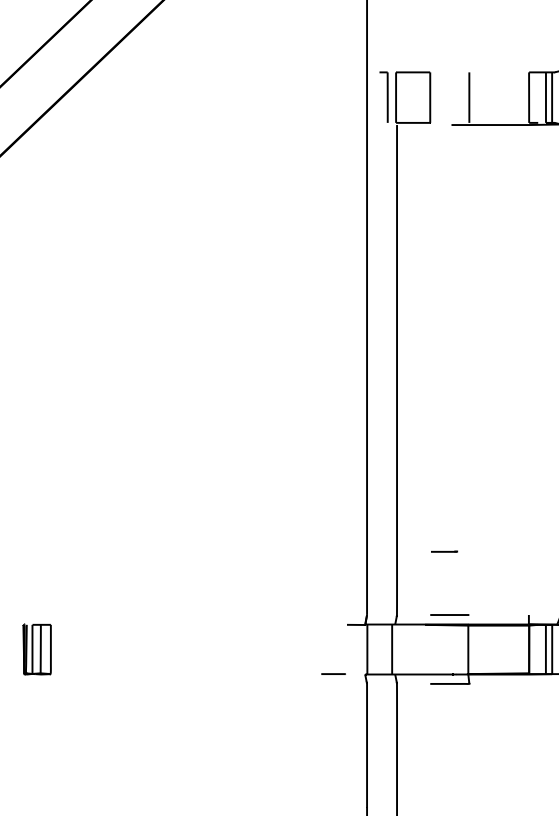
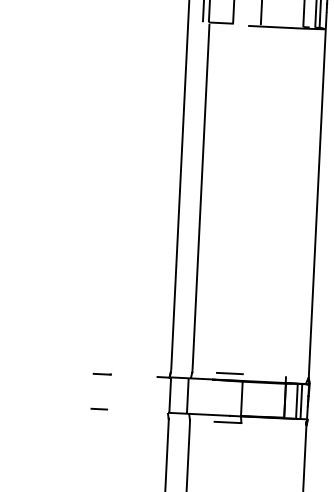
line: (444, 551) -> (102, 374), moved
line: (333, 673) -> (99, 408), moved

